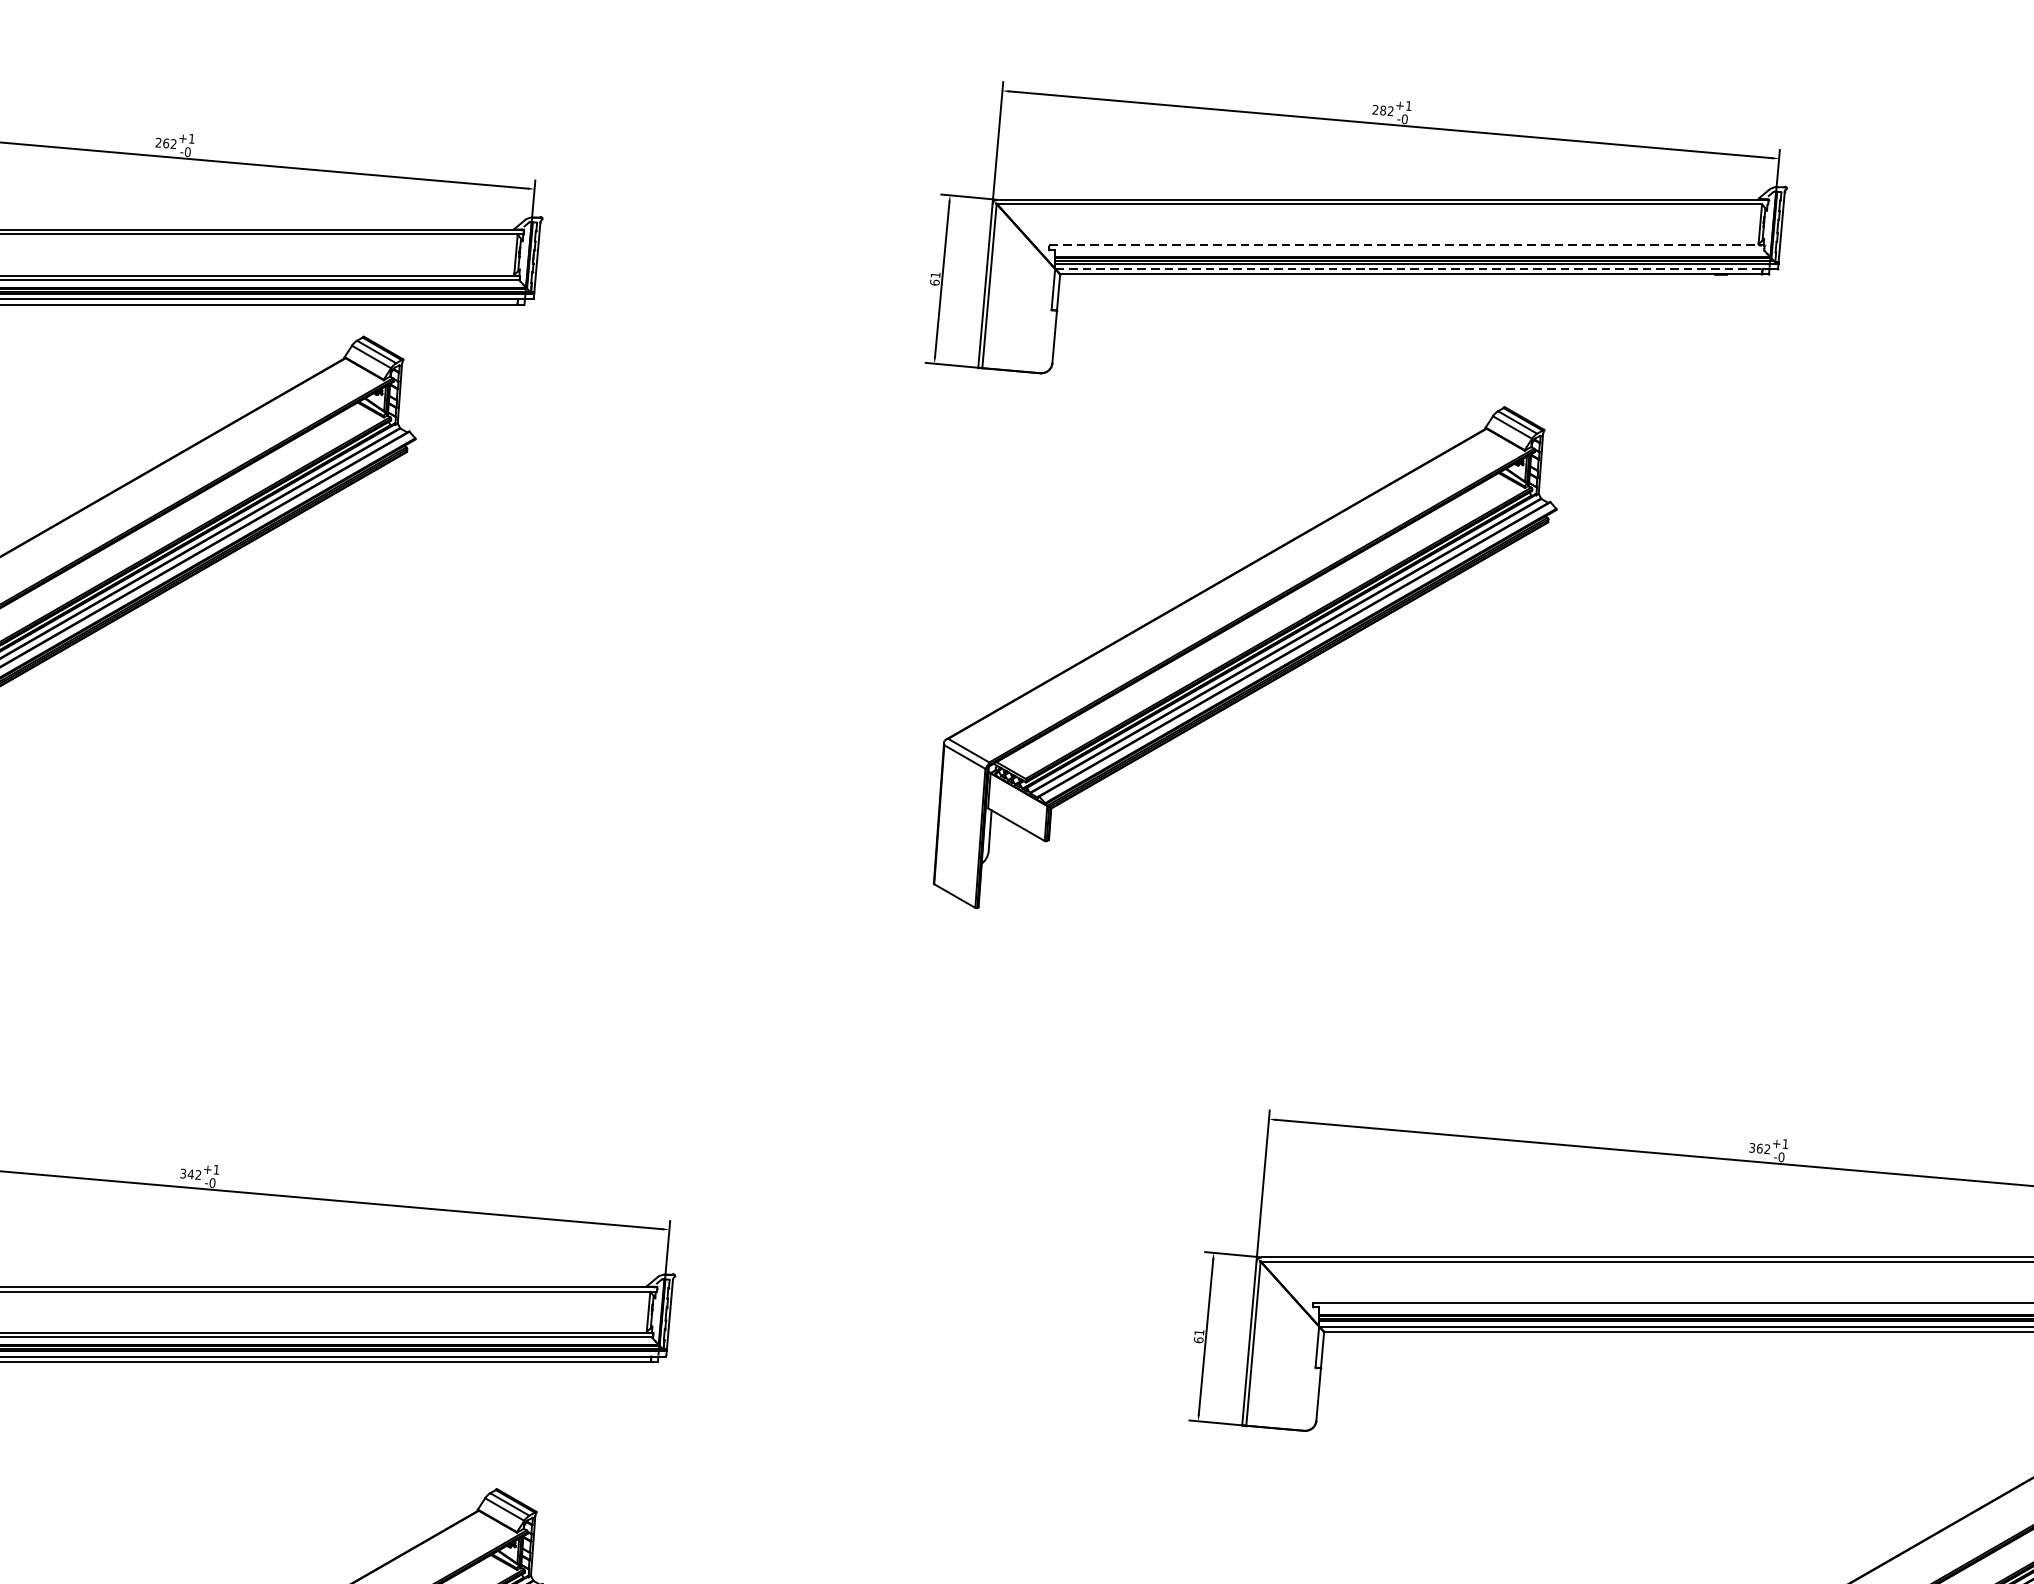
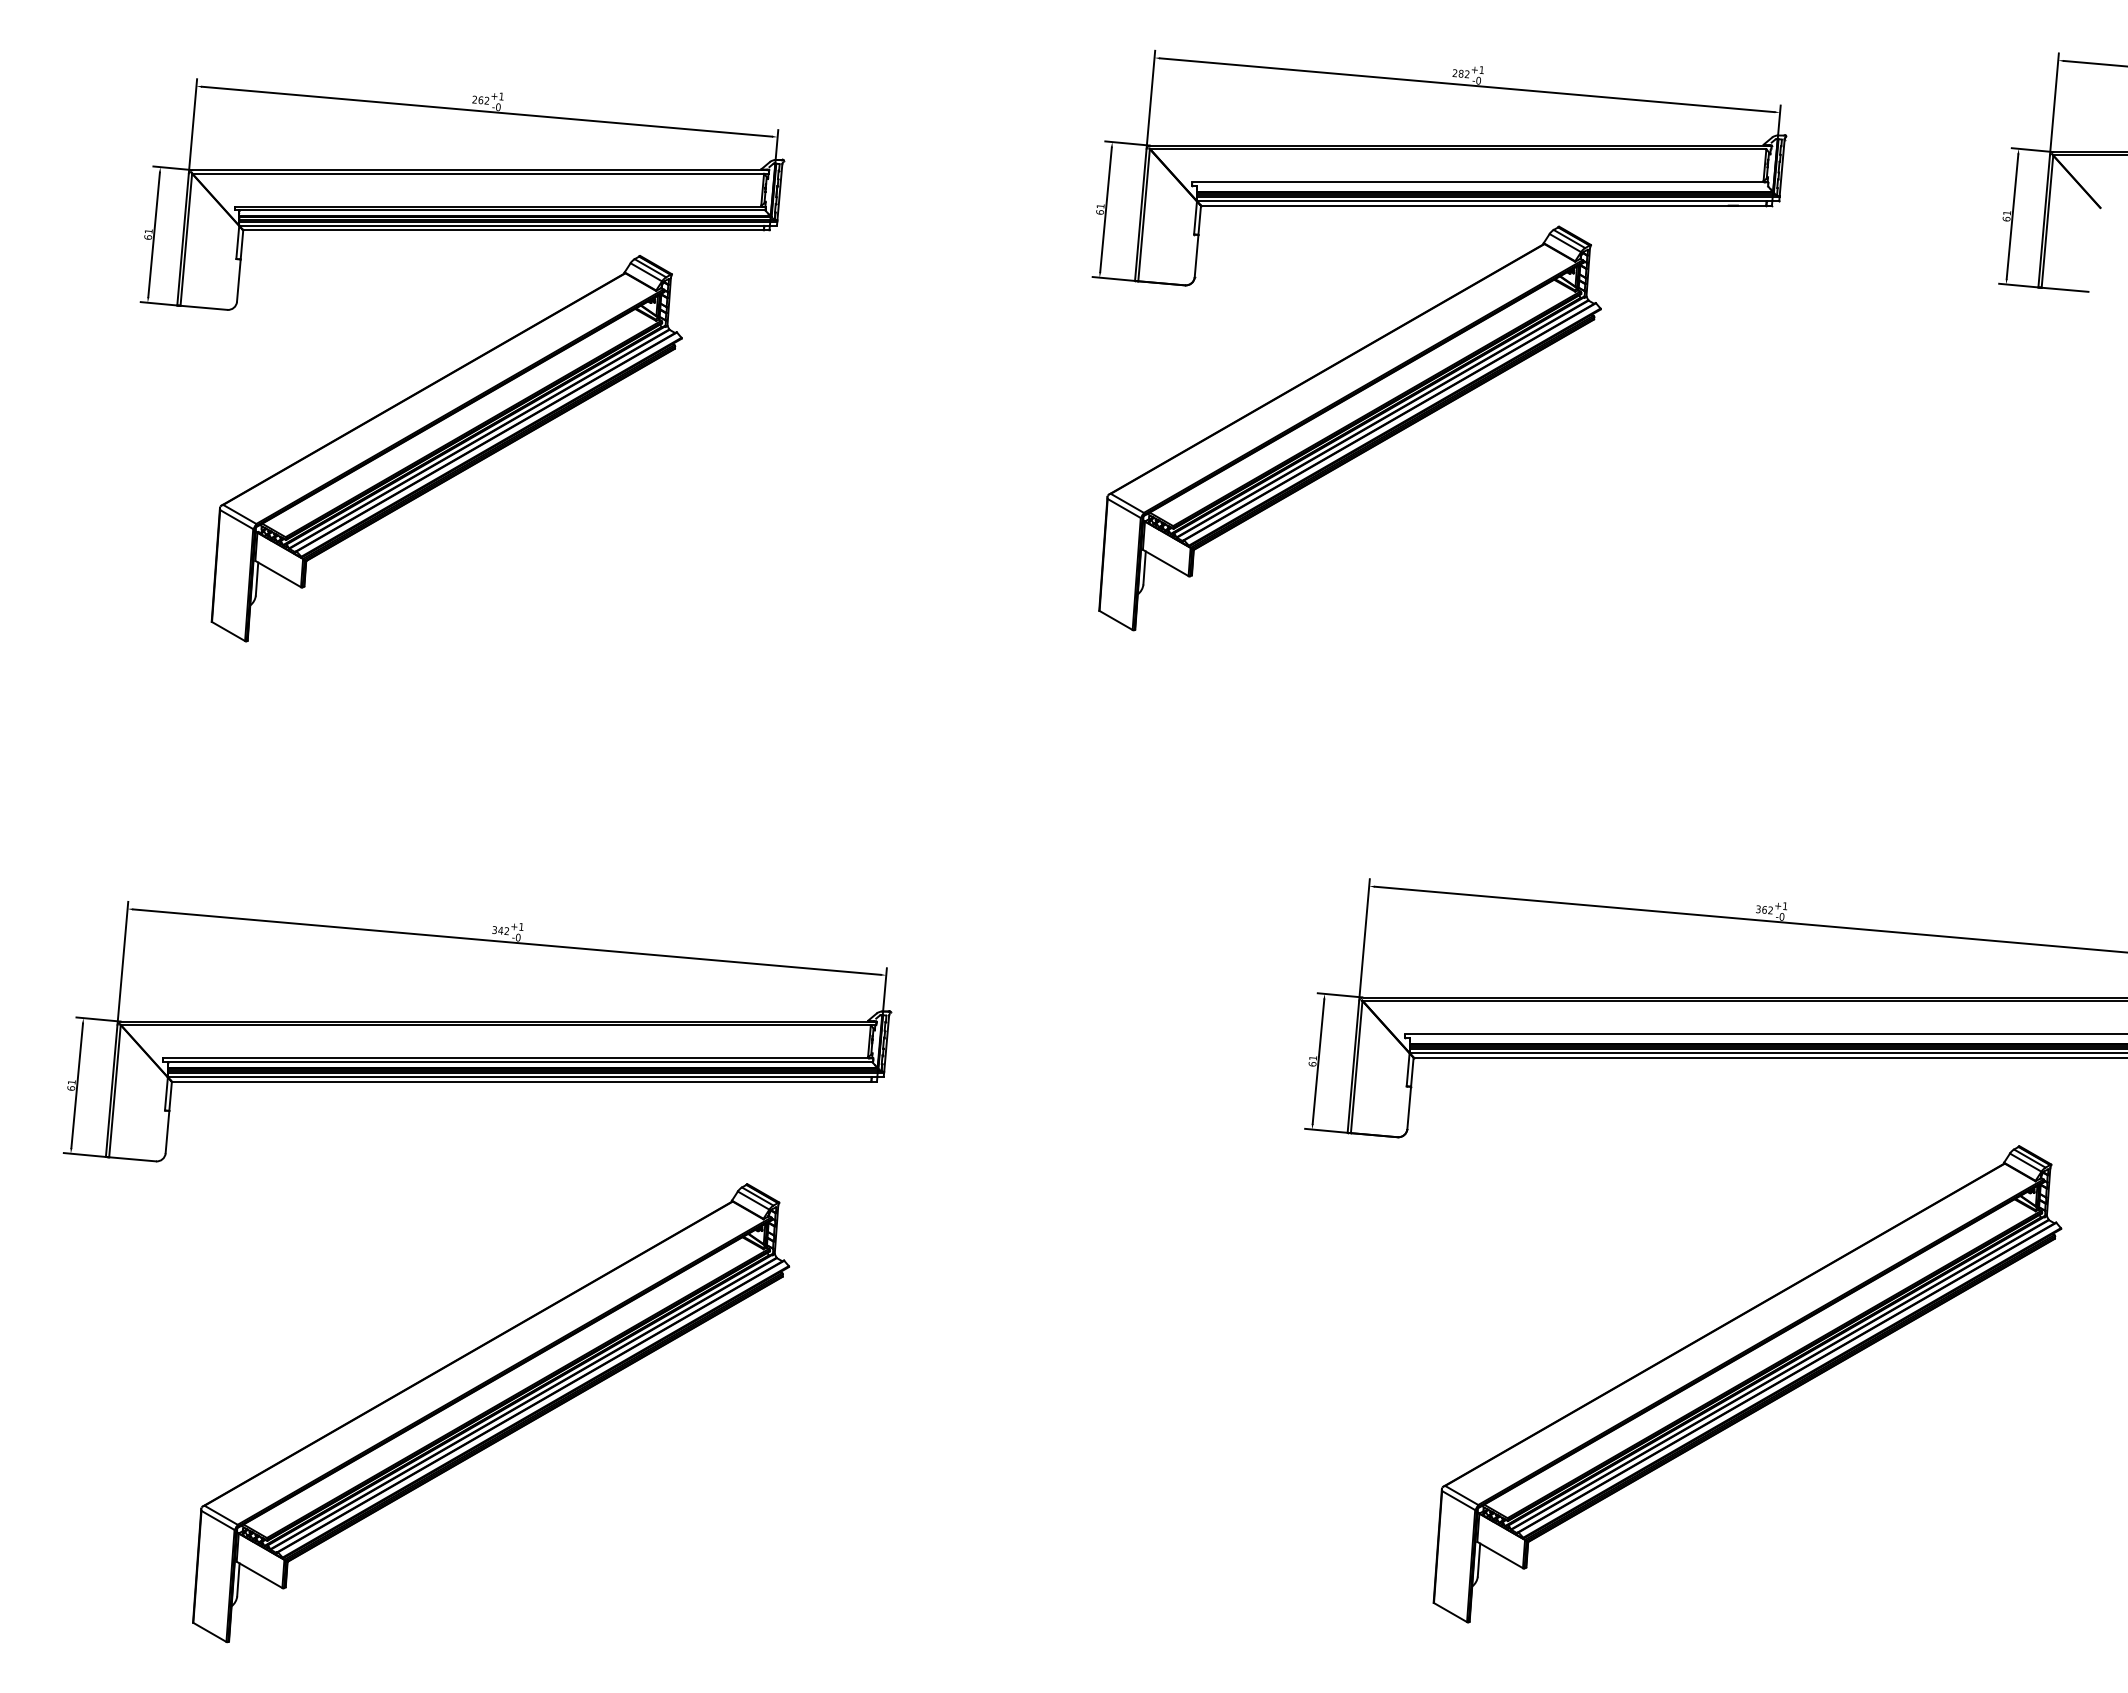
line: (1407, 245) -> (1480, 182), dashed -> solid
line: (1408, 269) -> (1481, 201), dashed -> solid
part: (1244, 657) -> (1349, 428), moved

